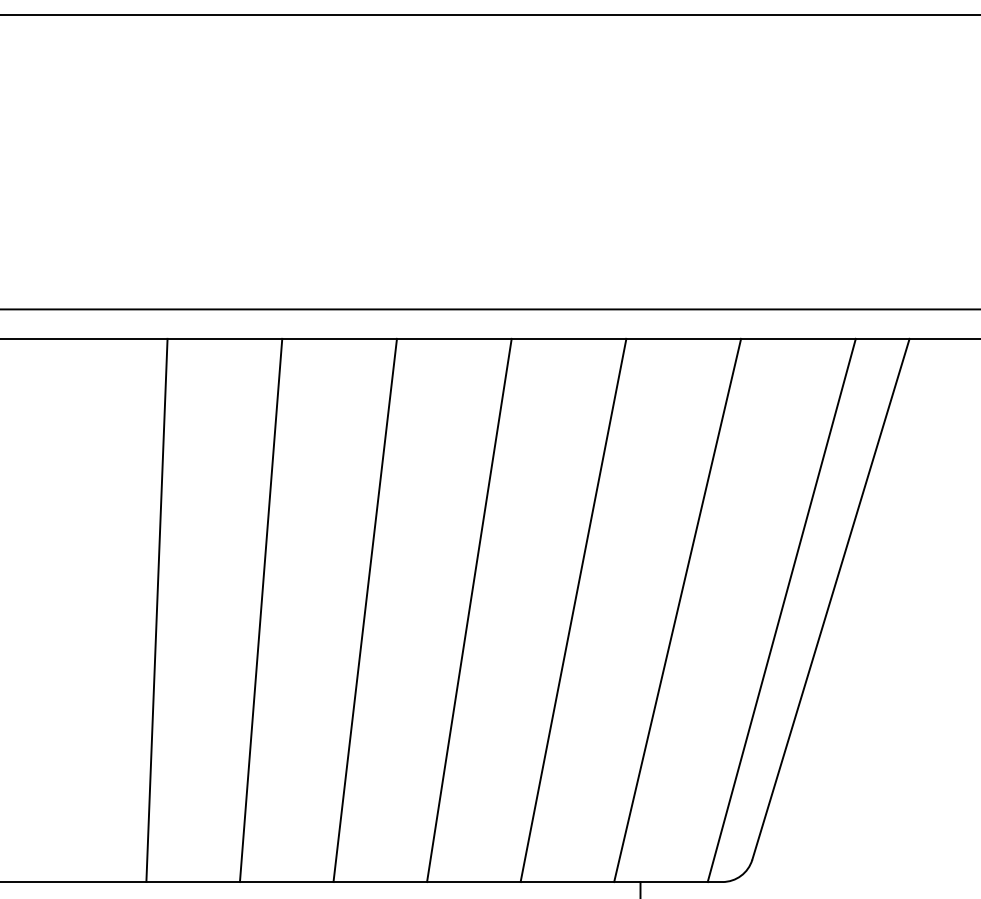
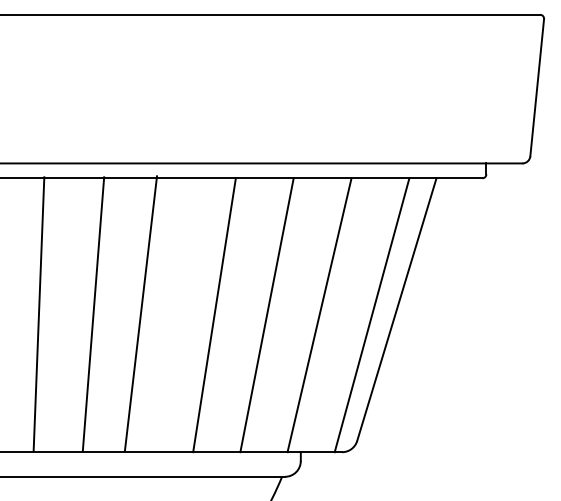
line: (156, 610) -> (38, 314), moved
line: (261, 610) -> (93, 314), moved
line: (366, 610) -> (141, 313), moved

